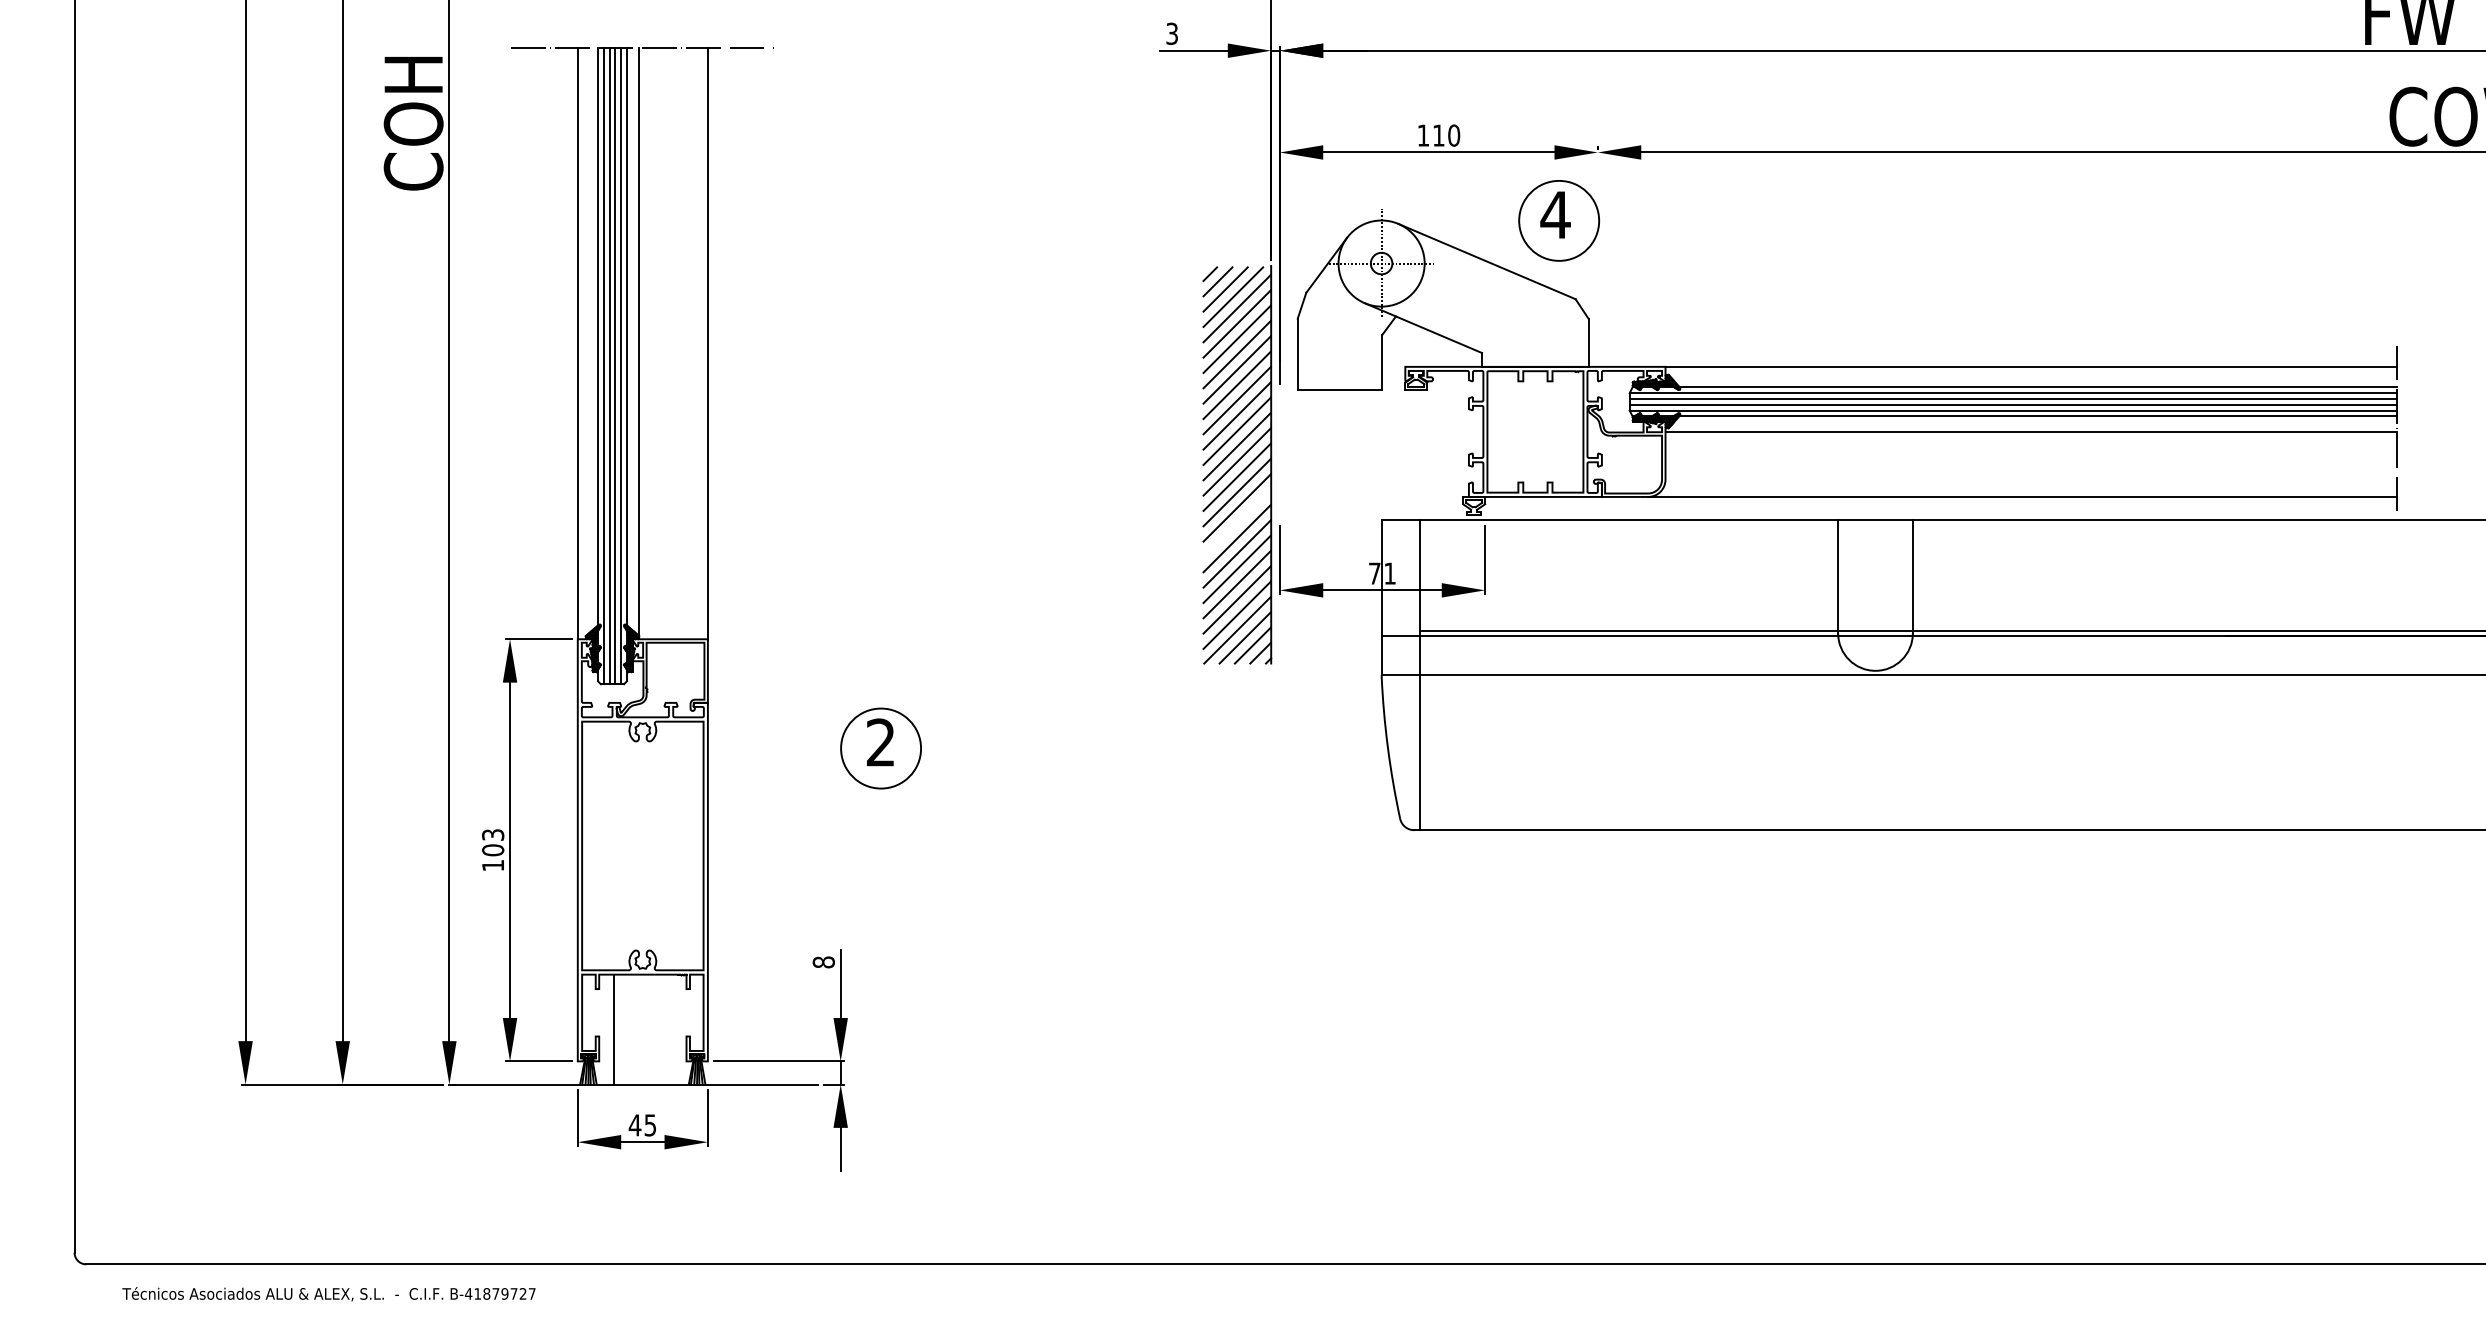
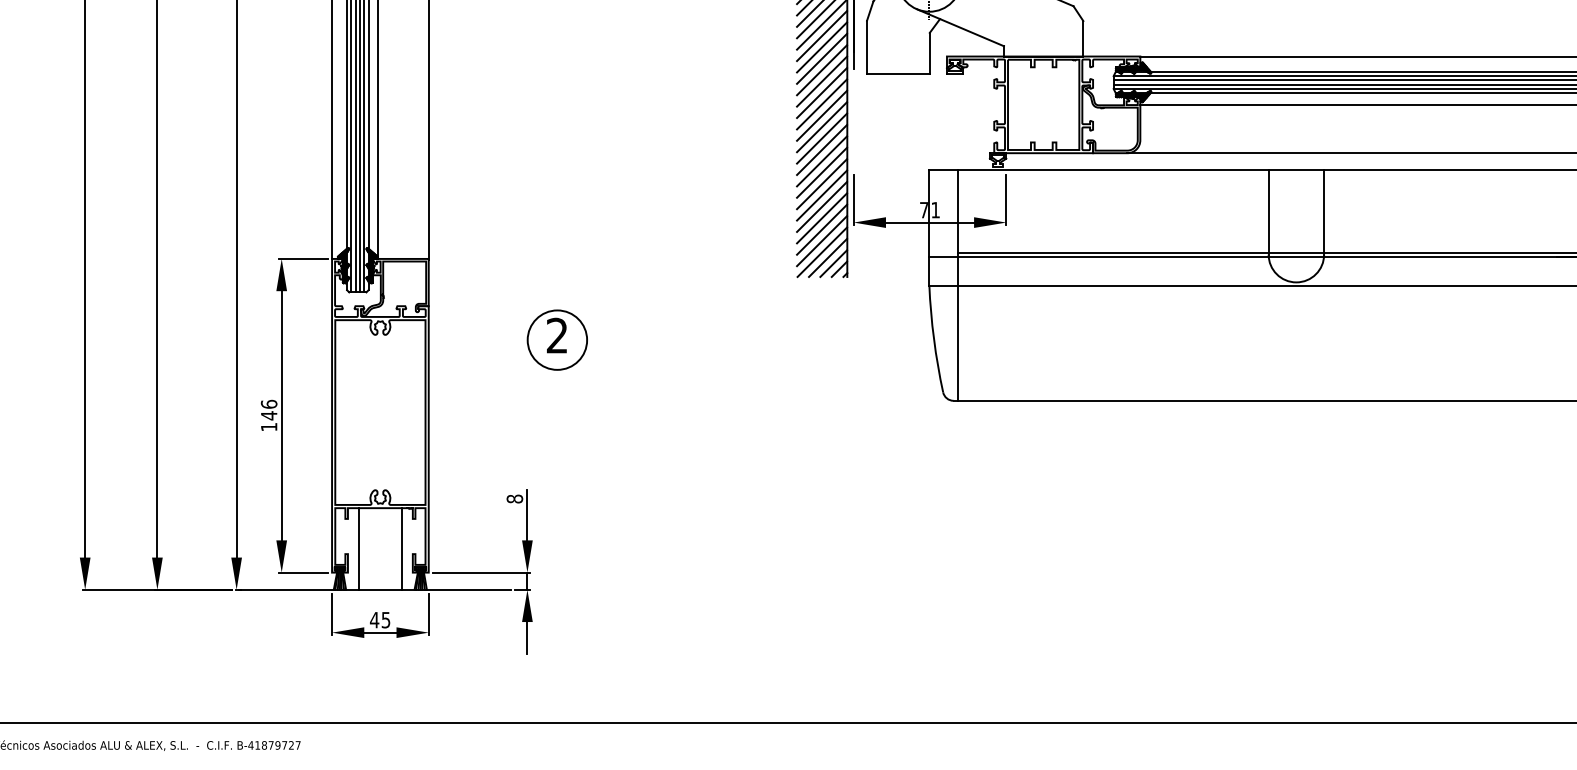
line: (1236, 522) -> (821, 172), added
text: (493, 842) -> (269, 409), 103 -> 146
line: (672, 1029) -> (402, 548), added

